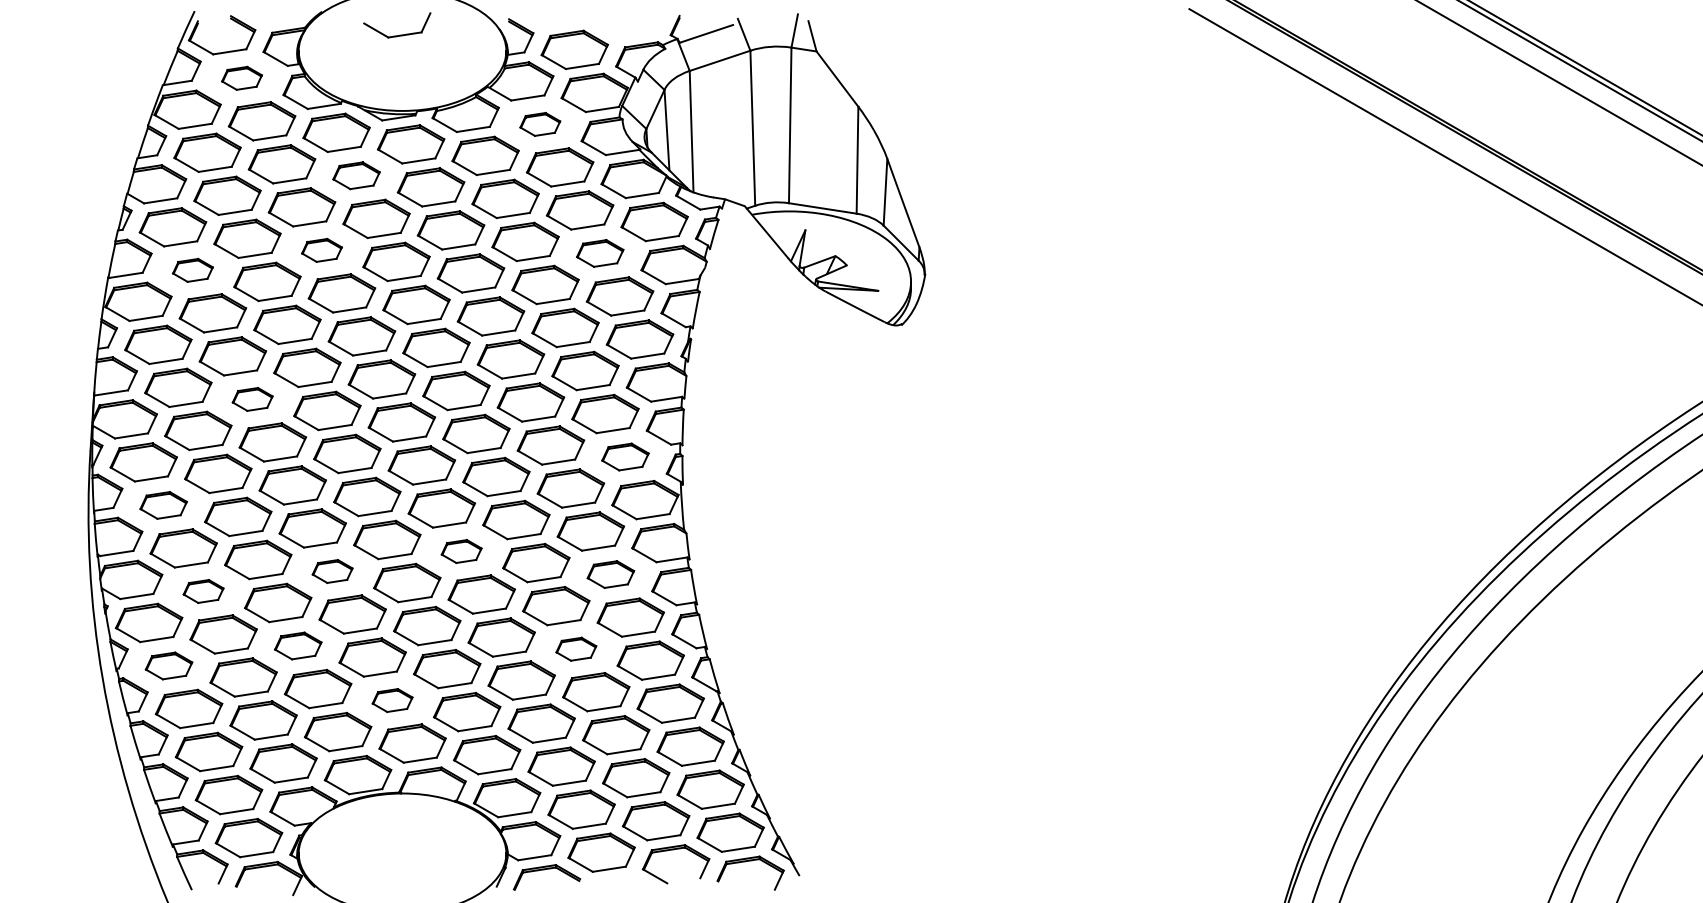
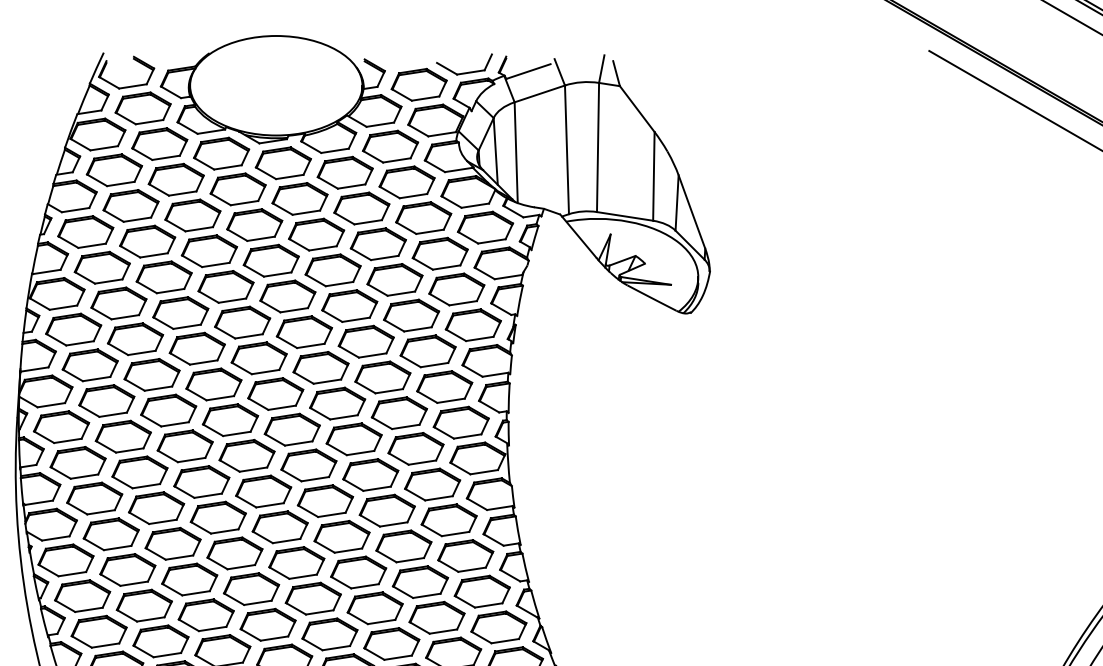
part: (399, 34) -> (466, 72), moved
part: (241, 78) -> (142, 108), size x1.67
part: (540, 124) -> (390, 146), size x1.67
part: (356, 175) -> (238, 189), size x1.43
part: (321, 250) -> (209, 251), size x1.67
part: (600, 253) -> (440, 253), size x1.43
part: (192, 270) -> (101, 267), size x1.67
part: (252, 399) -> (151, 374), size x1.67
part: (625, 456) -> (461, 422), size x1.43
part: (163, 505) -> (77, 462), size x1.43
part: (461, 551) -> (325, 501), size x1.67
part: (332, 571) -> (218, 517), size x1.67
part: (610, 574) -> (448, 520), size x1.43
part: (203, 591) -> (111, 534), size x1.67
part: (298, 645) -> (189, 579), size x1.43
part: (576, 649) -> (420, 582), size x1.67
part: (168, 665) -> (82, 595), size x1.43
part: (392, 700) -> (267, 624), size x1.67

